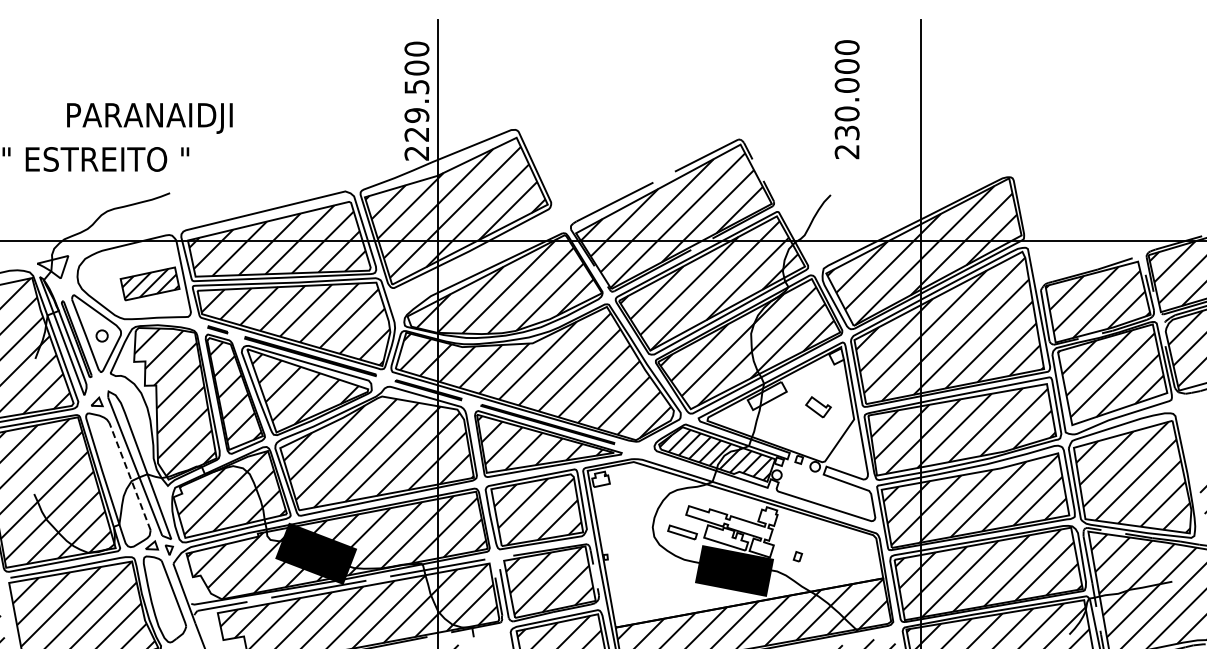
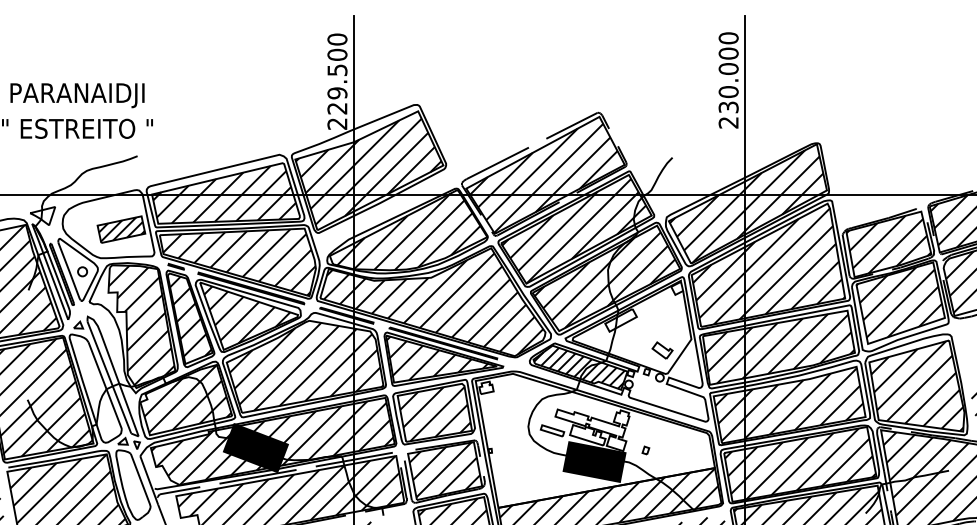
text: (846, 99) -> (728, 80), moved
text: (149, 118) -> (77, 95), moved
part: (818, 407) -> (662, 350), moved
line: (130, 476) -> (105, 385), dashed -> solid

